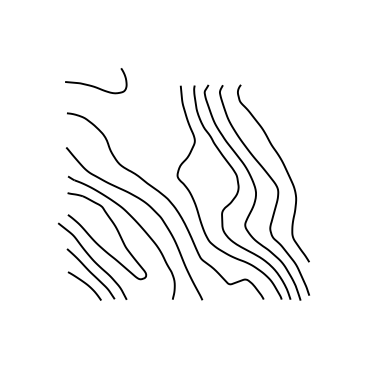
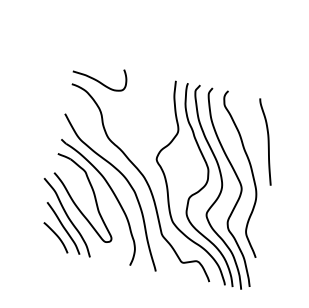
curve: (93, 85) -> (96, 79), moved
curve: (295, 130) -> (267, 140), added

